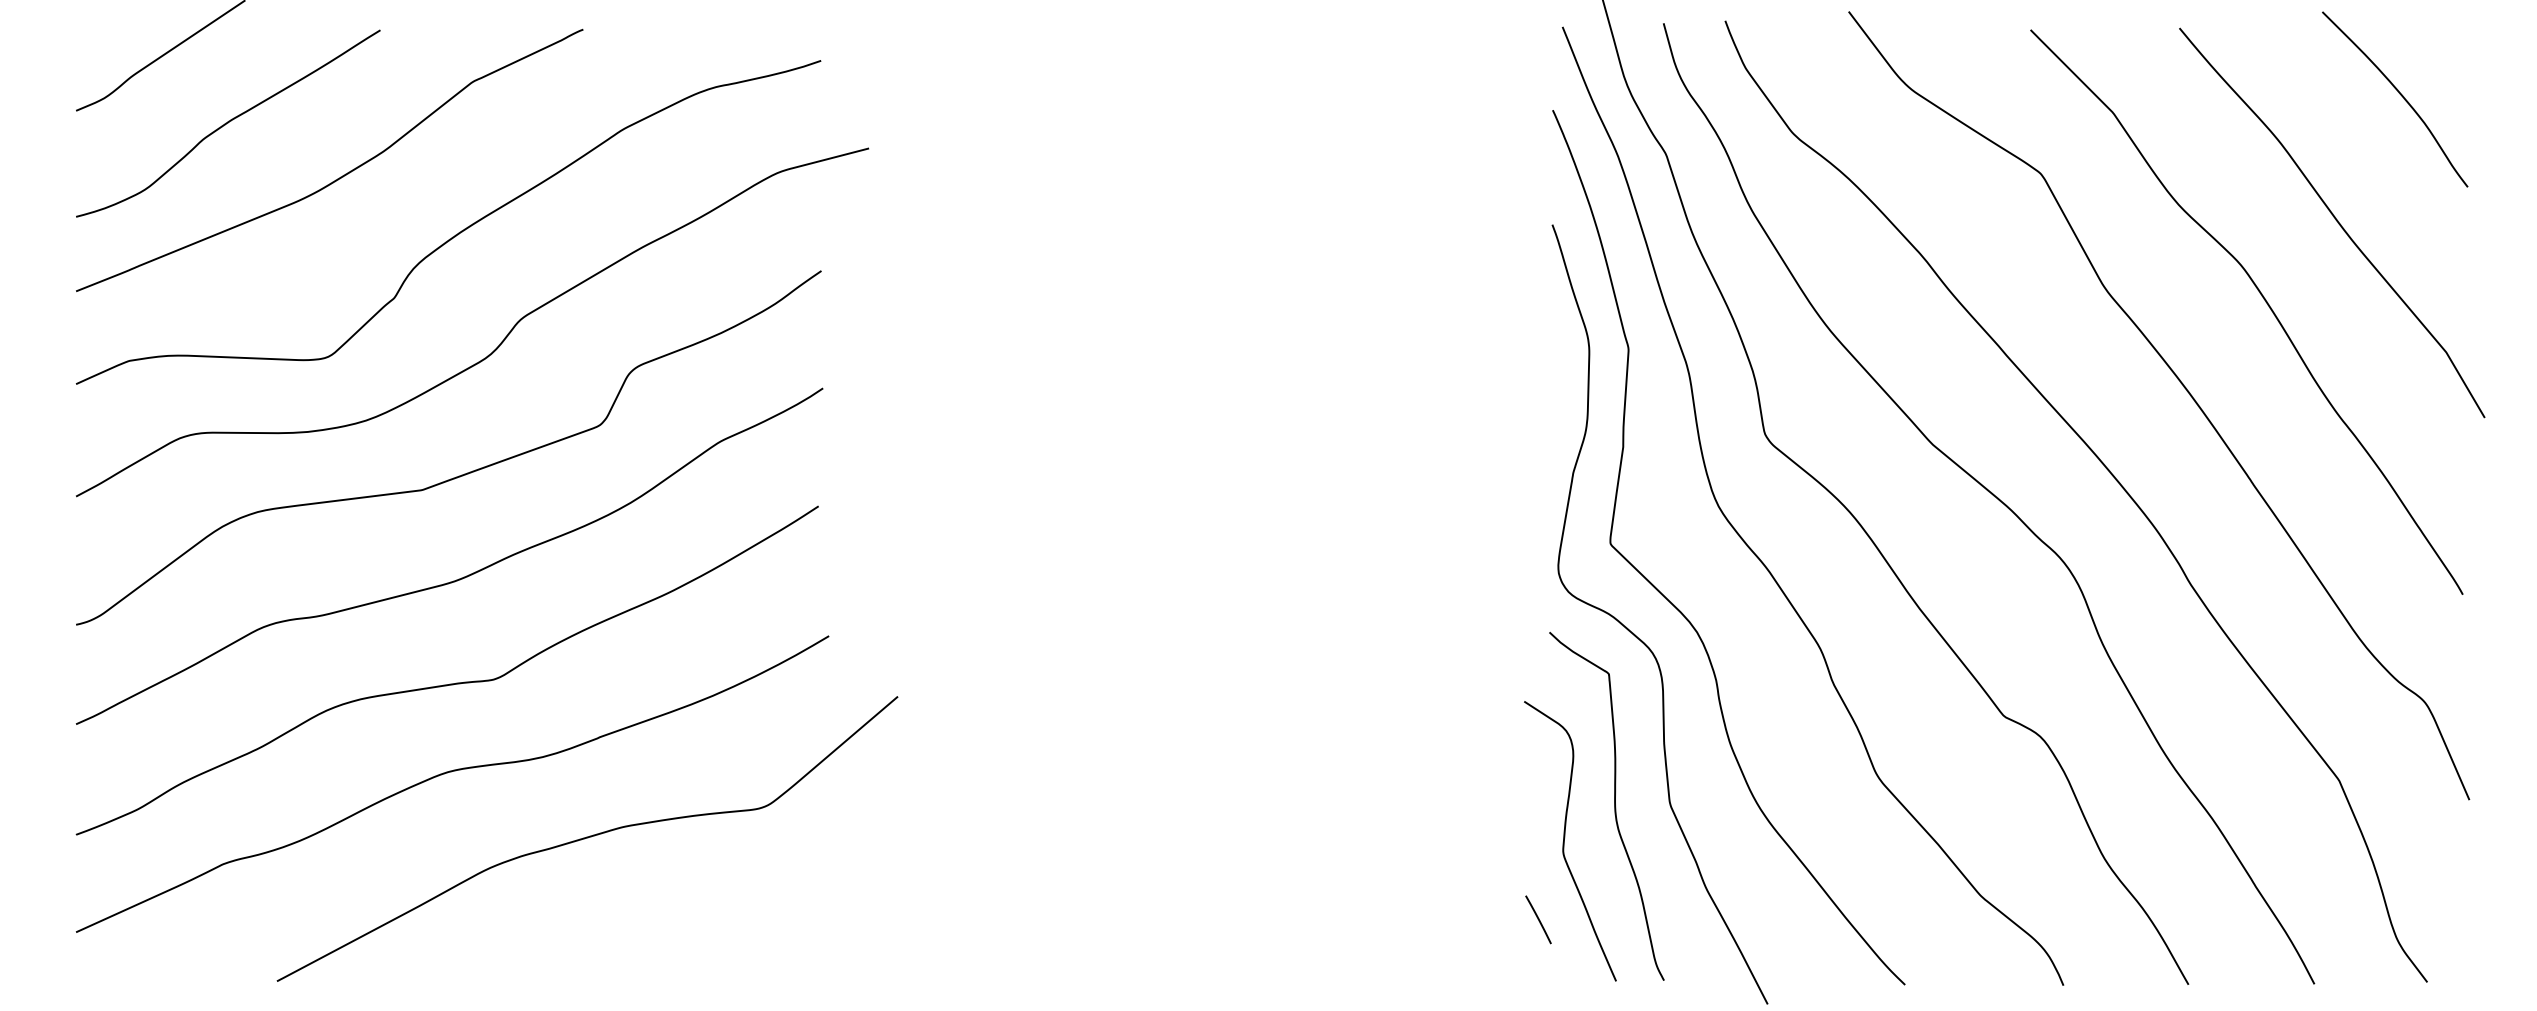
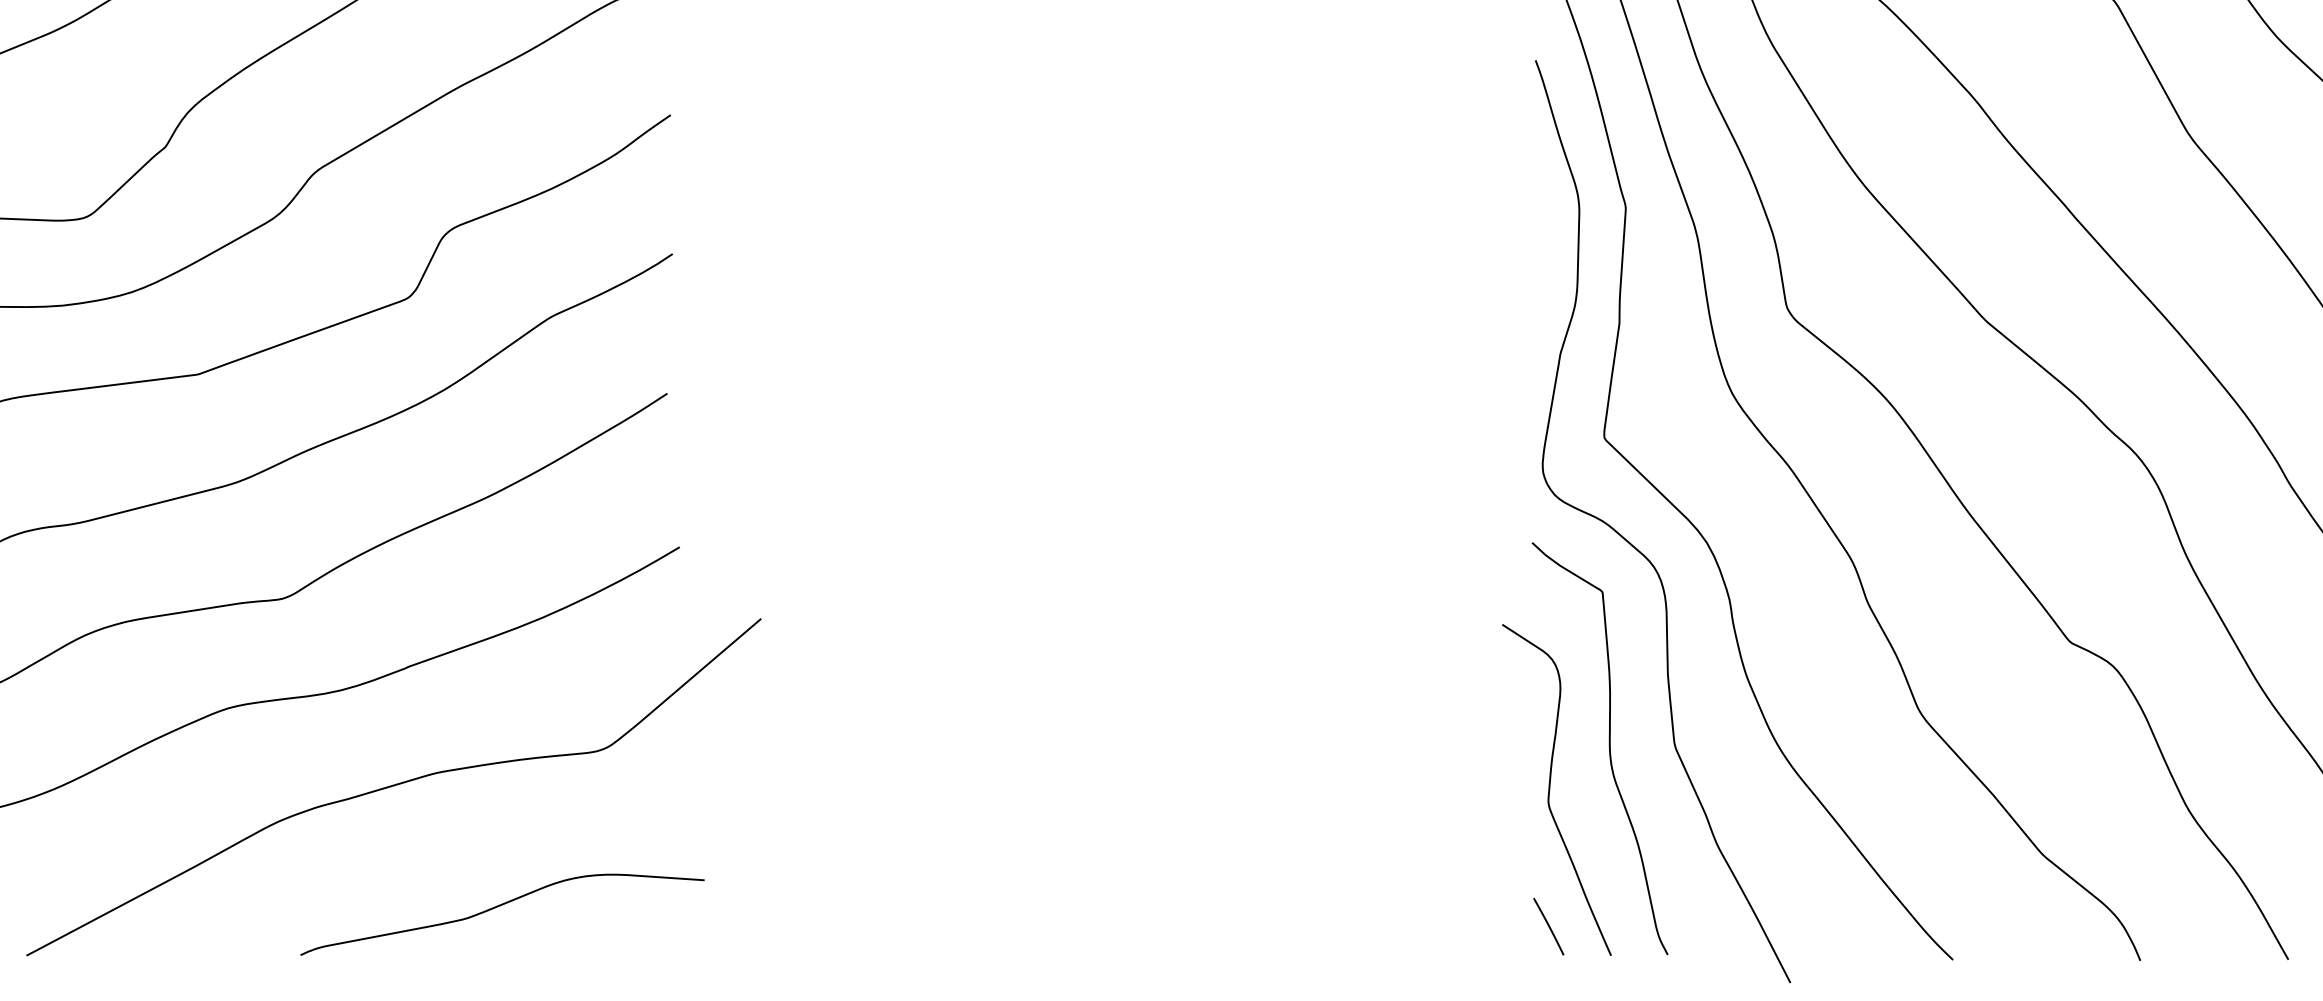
line: (1538, 919) -> (1548, 926), moved
curve: (676, 940) -> (499, 907), added

